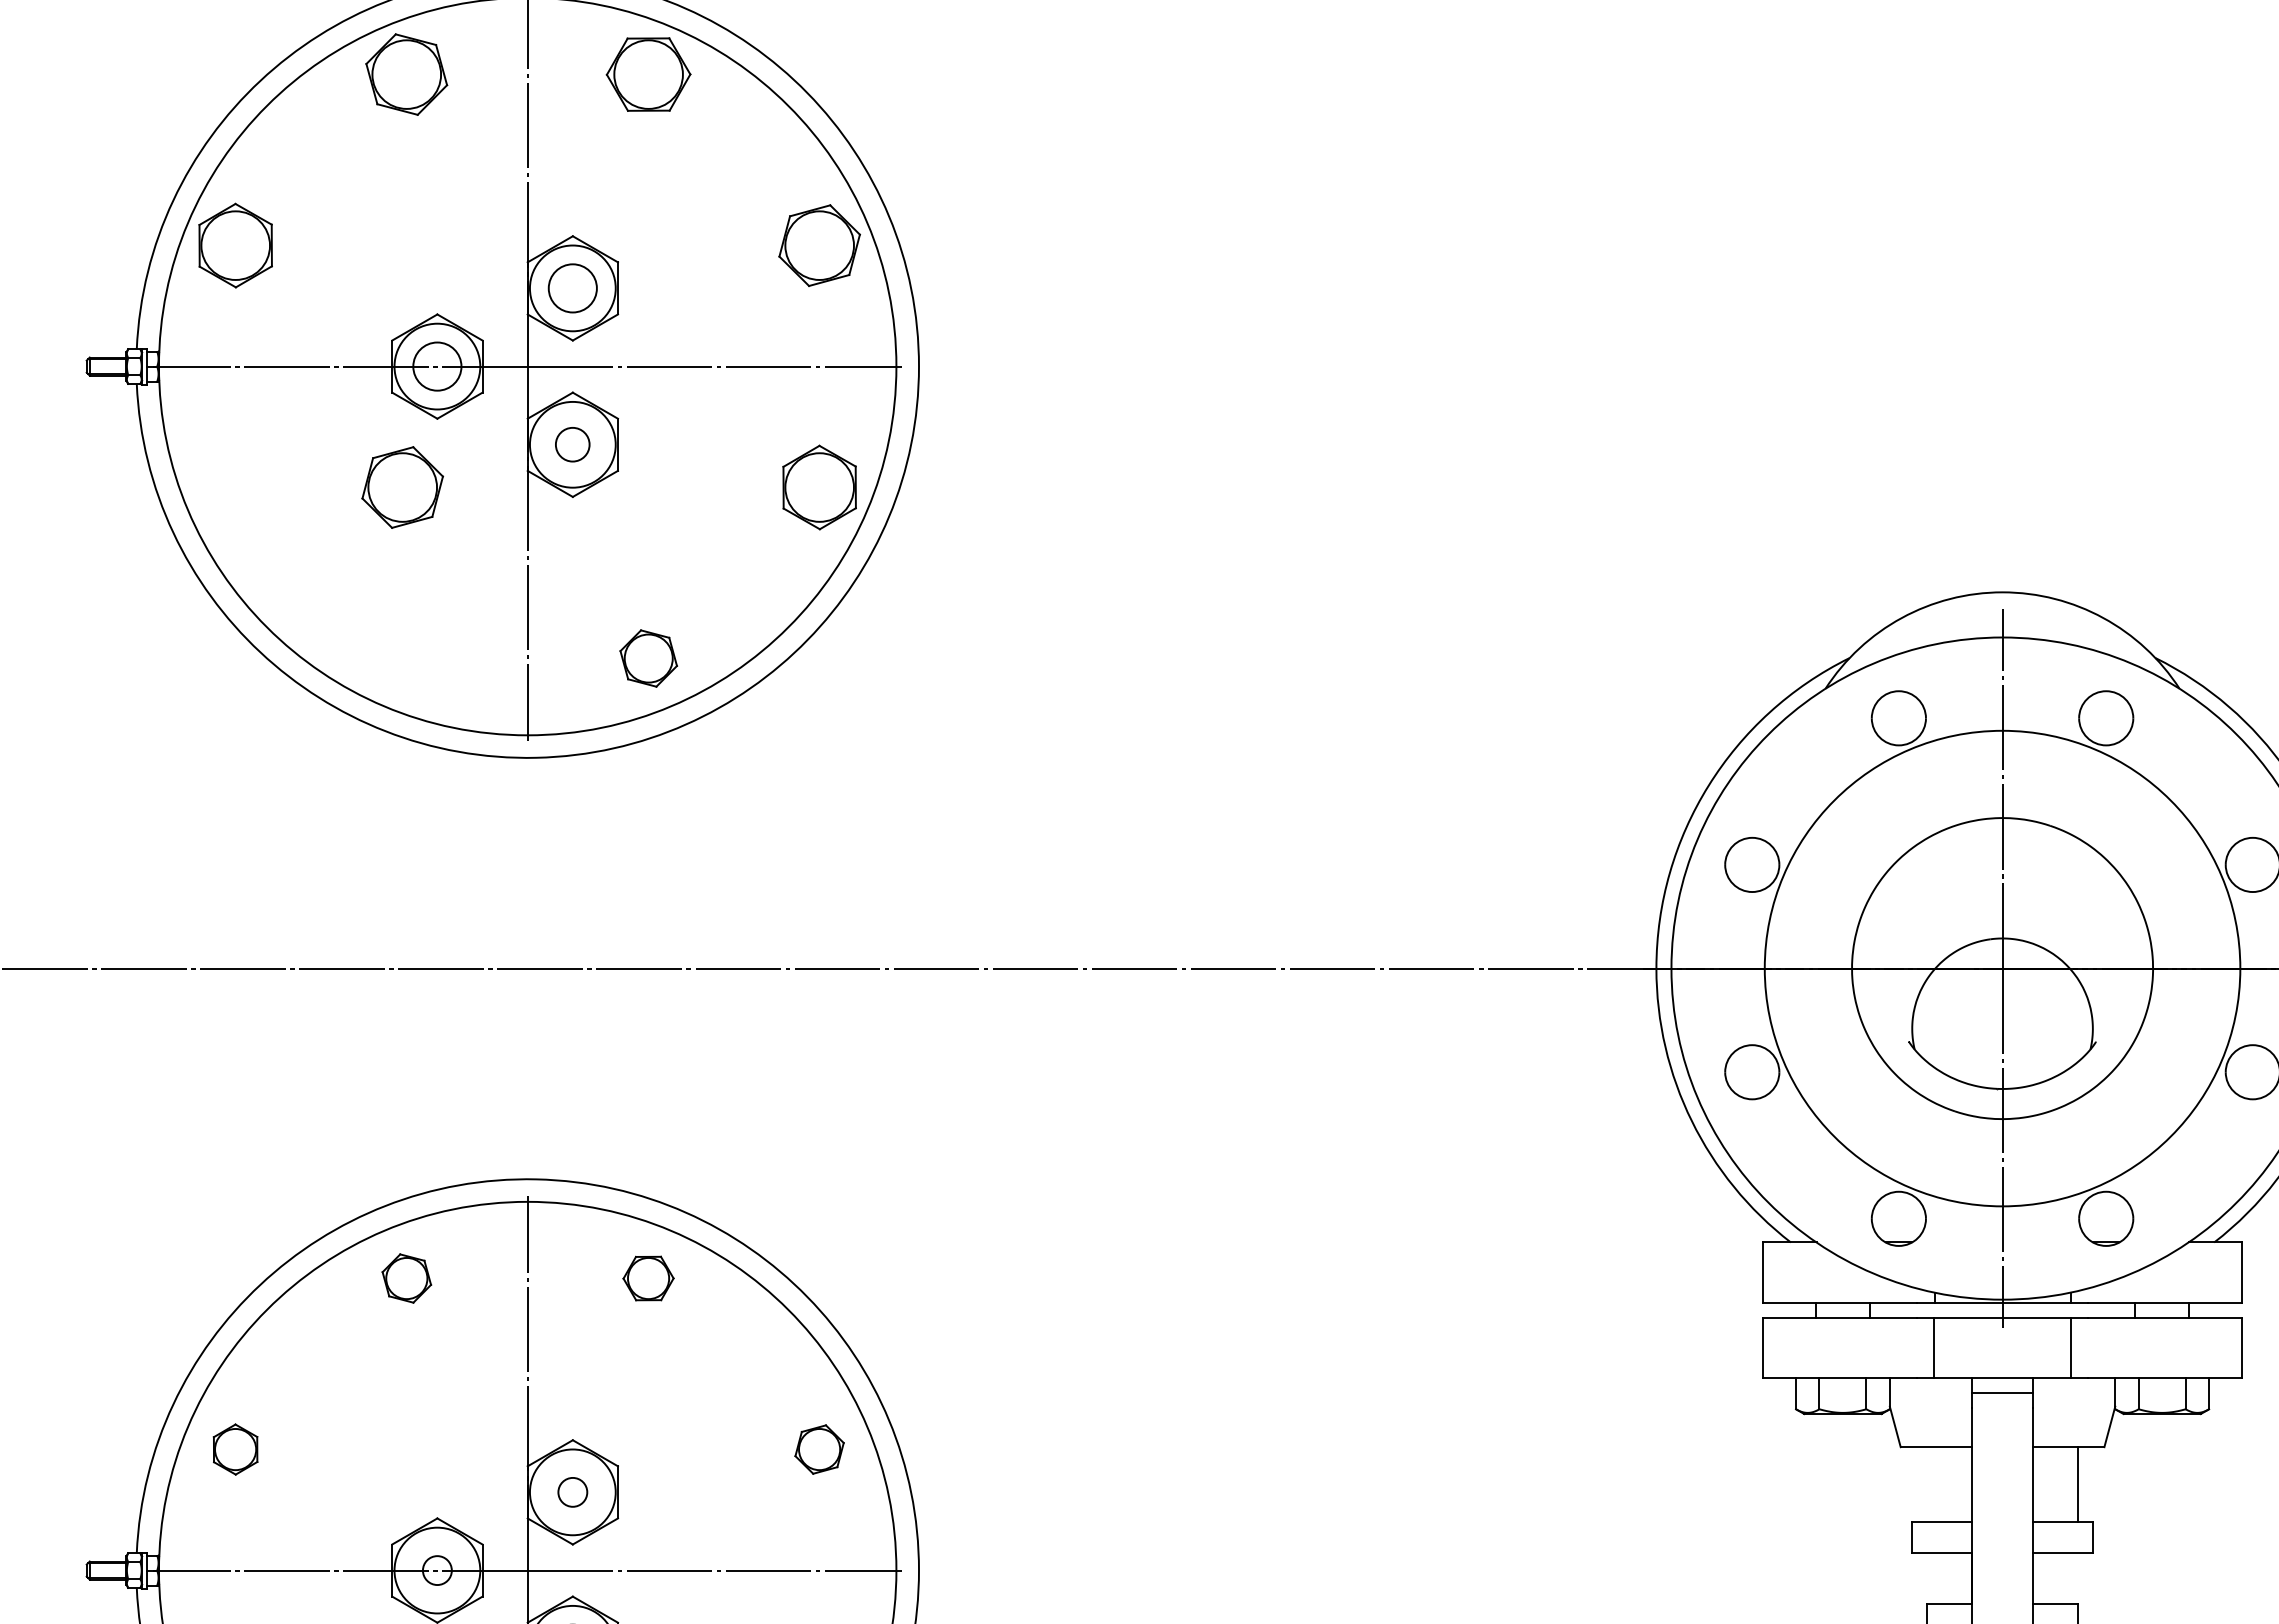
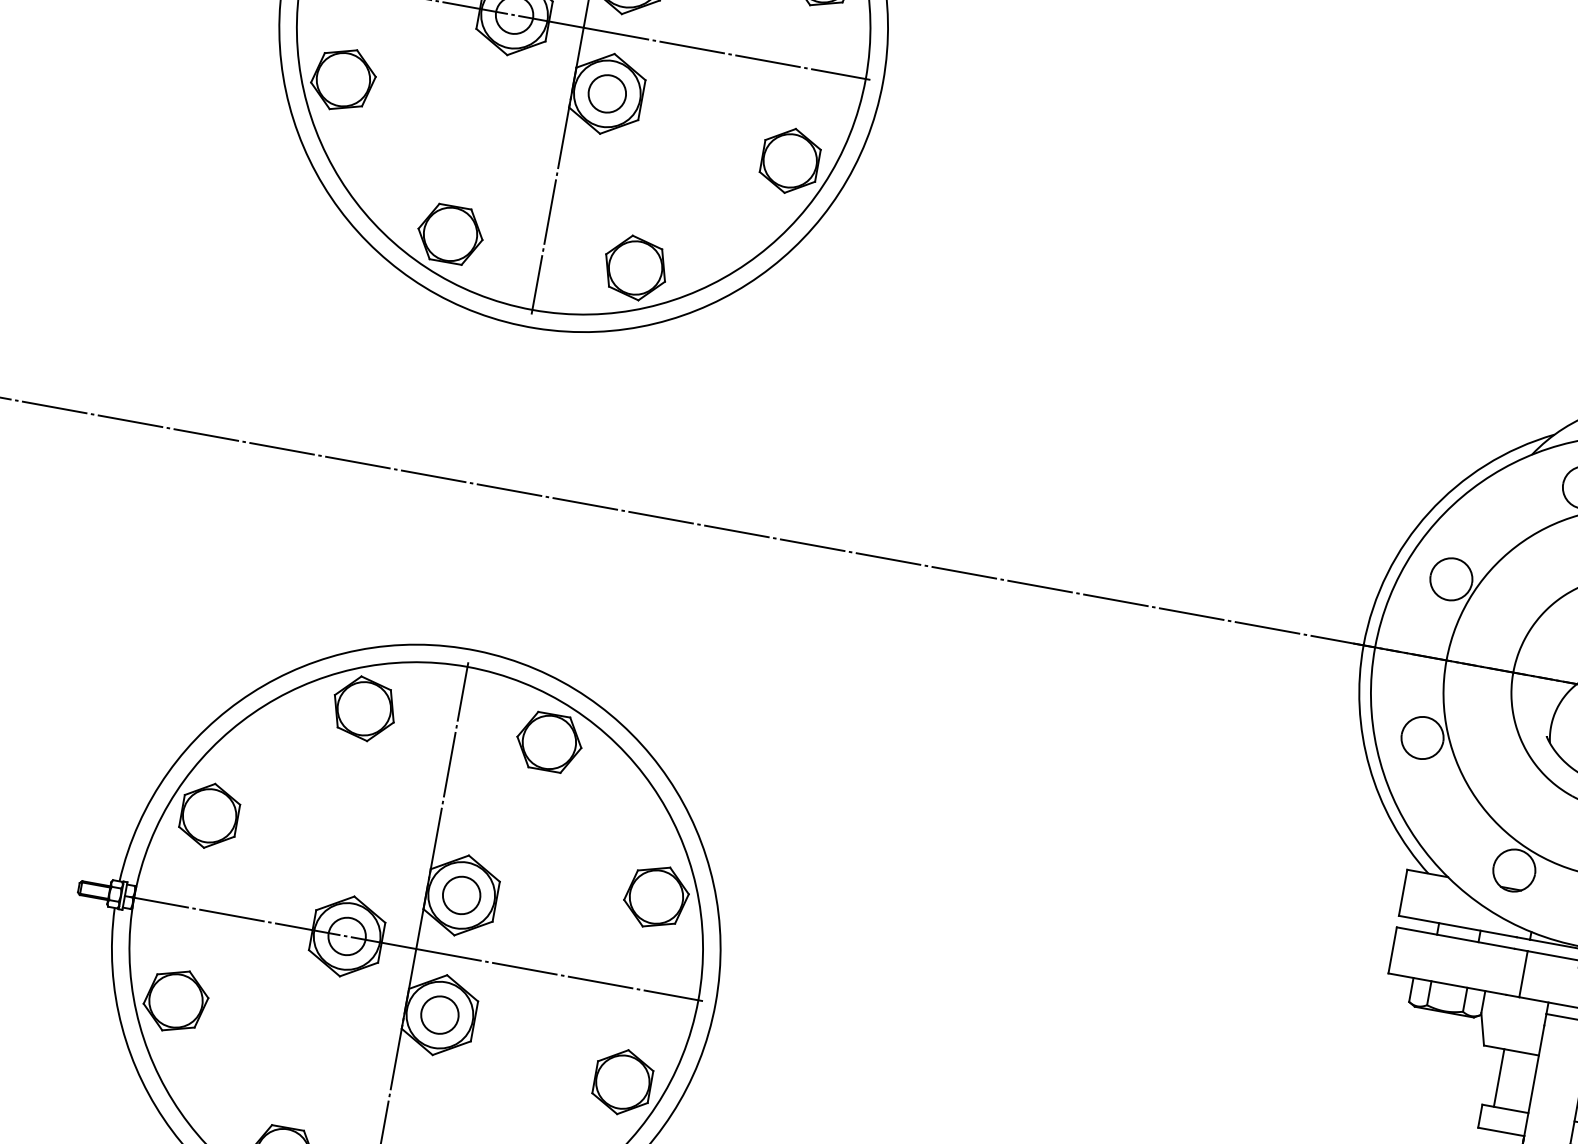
circle: (572, 444) -> (607, 93), size x1.43
part: (402, 487) -> (343, 79), moved
part: (406, 658) -> (450, 234), added
part: (648, 658) -> (635, 267), size x1.43
part: (406, 1278) -> (364, 708), size x1.67
part: (648, 1278) -> (549, 742), size x1.67
part: (235, 1449) -> (209, 815), size x1.67
part: (819, 1449) -> (656, 896), size x1.67
line: (1927, 1484) -> (1499, 1077), added
circle: (572, 1492) -> (461, 895), size x1.67
circle: (437, 1570) -> (347, 936), size x1.67

